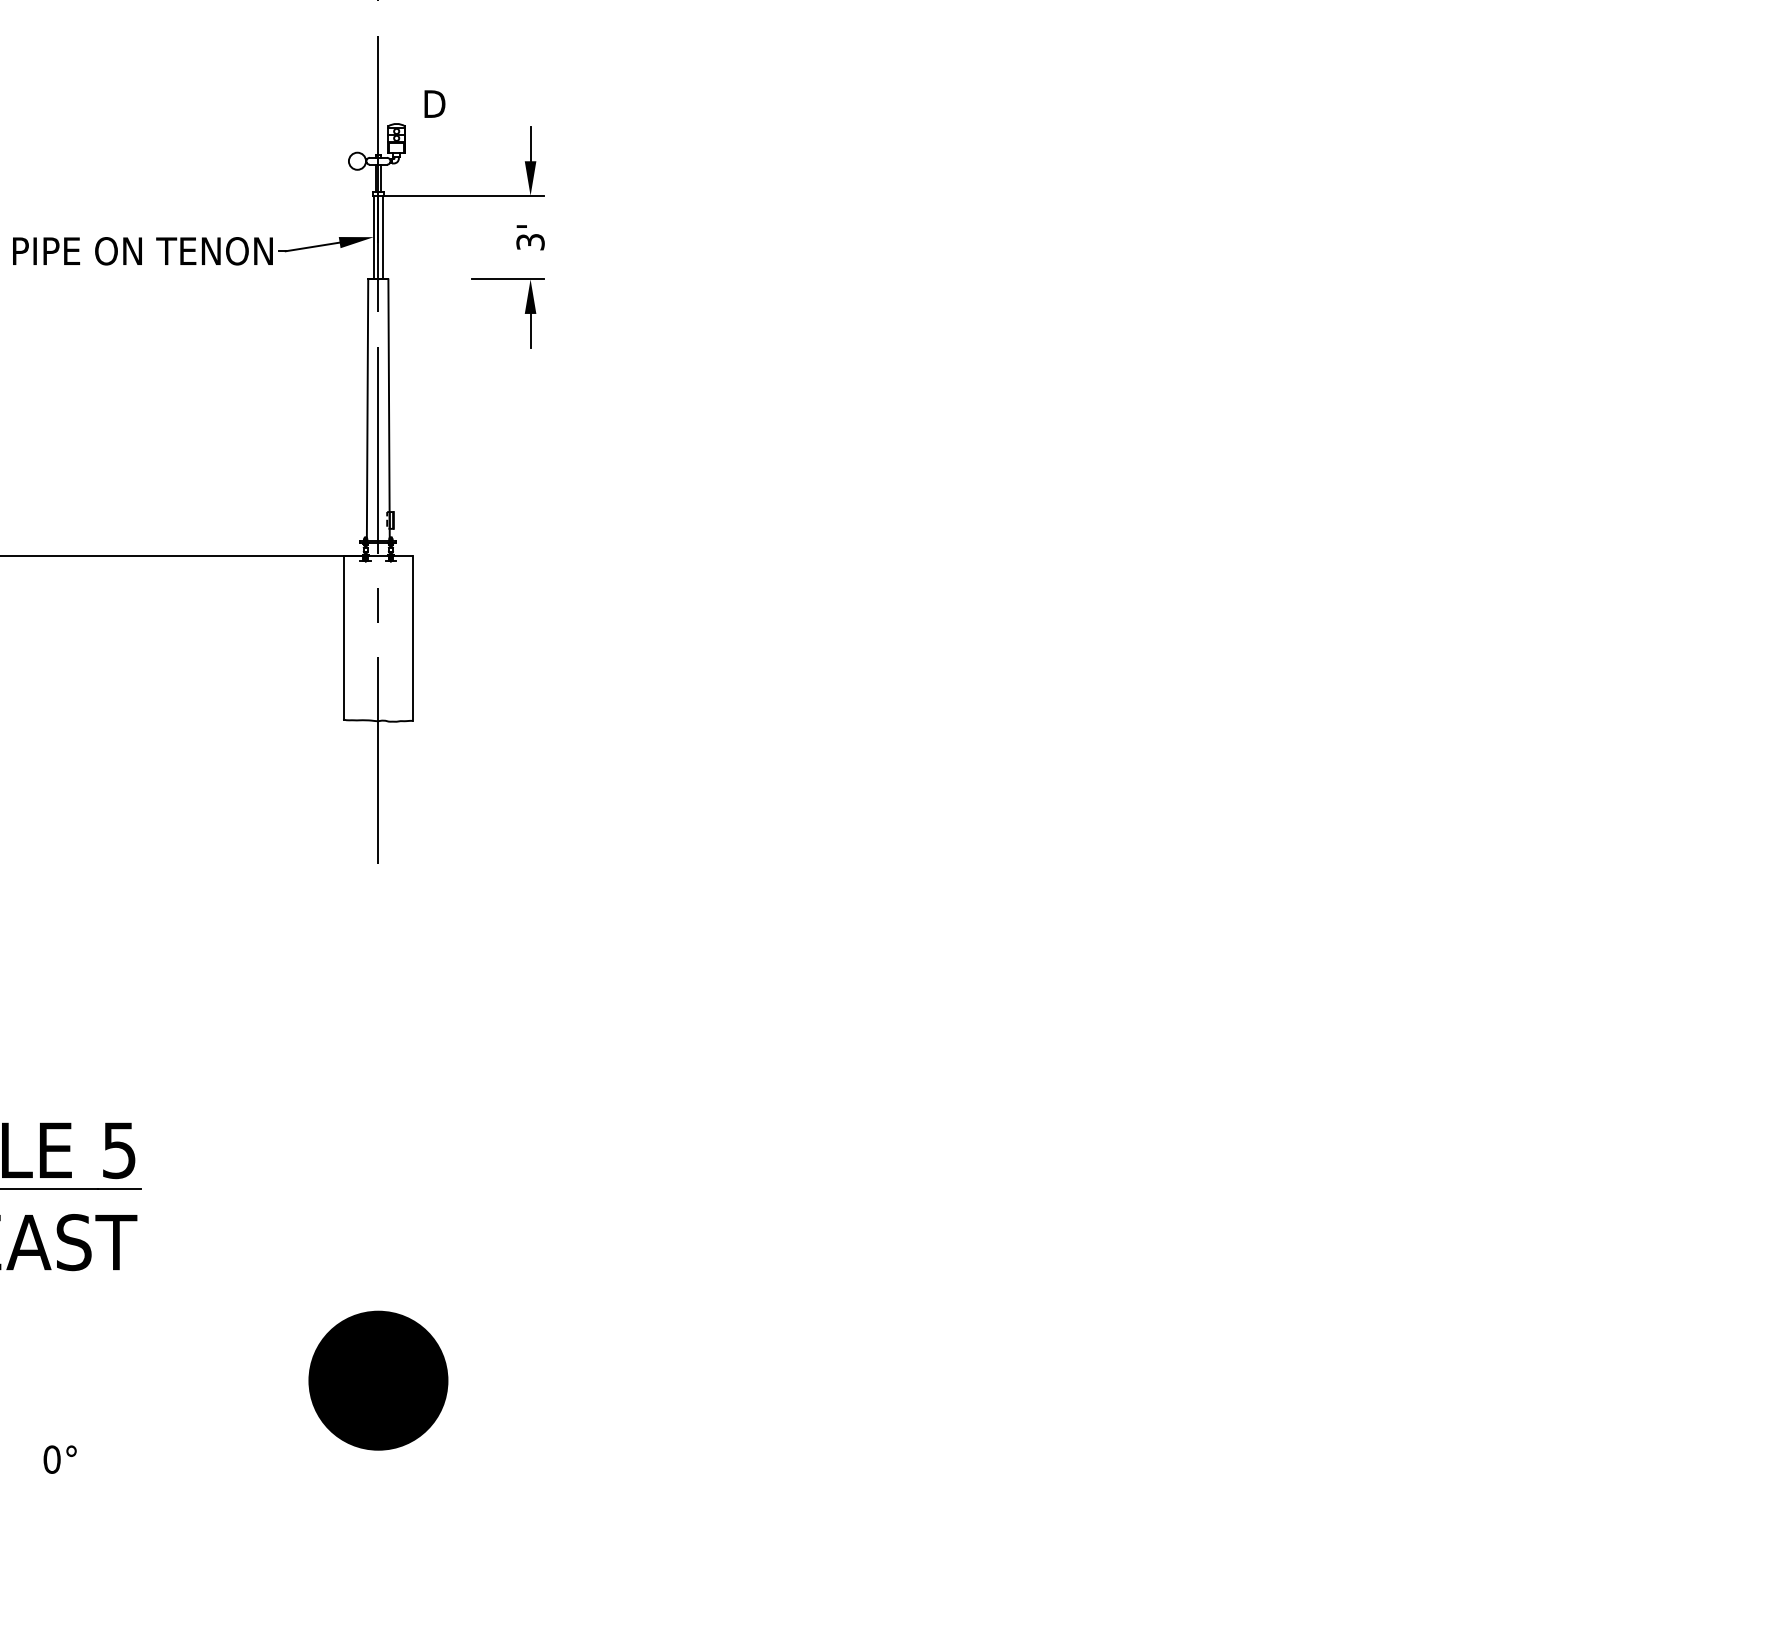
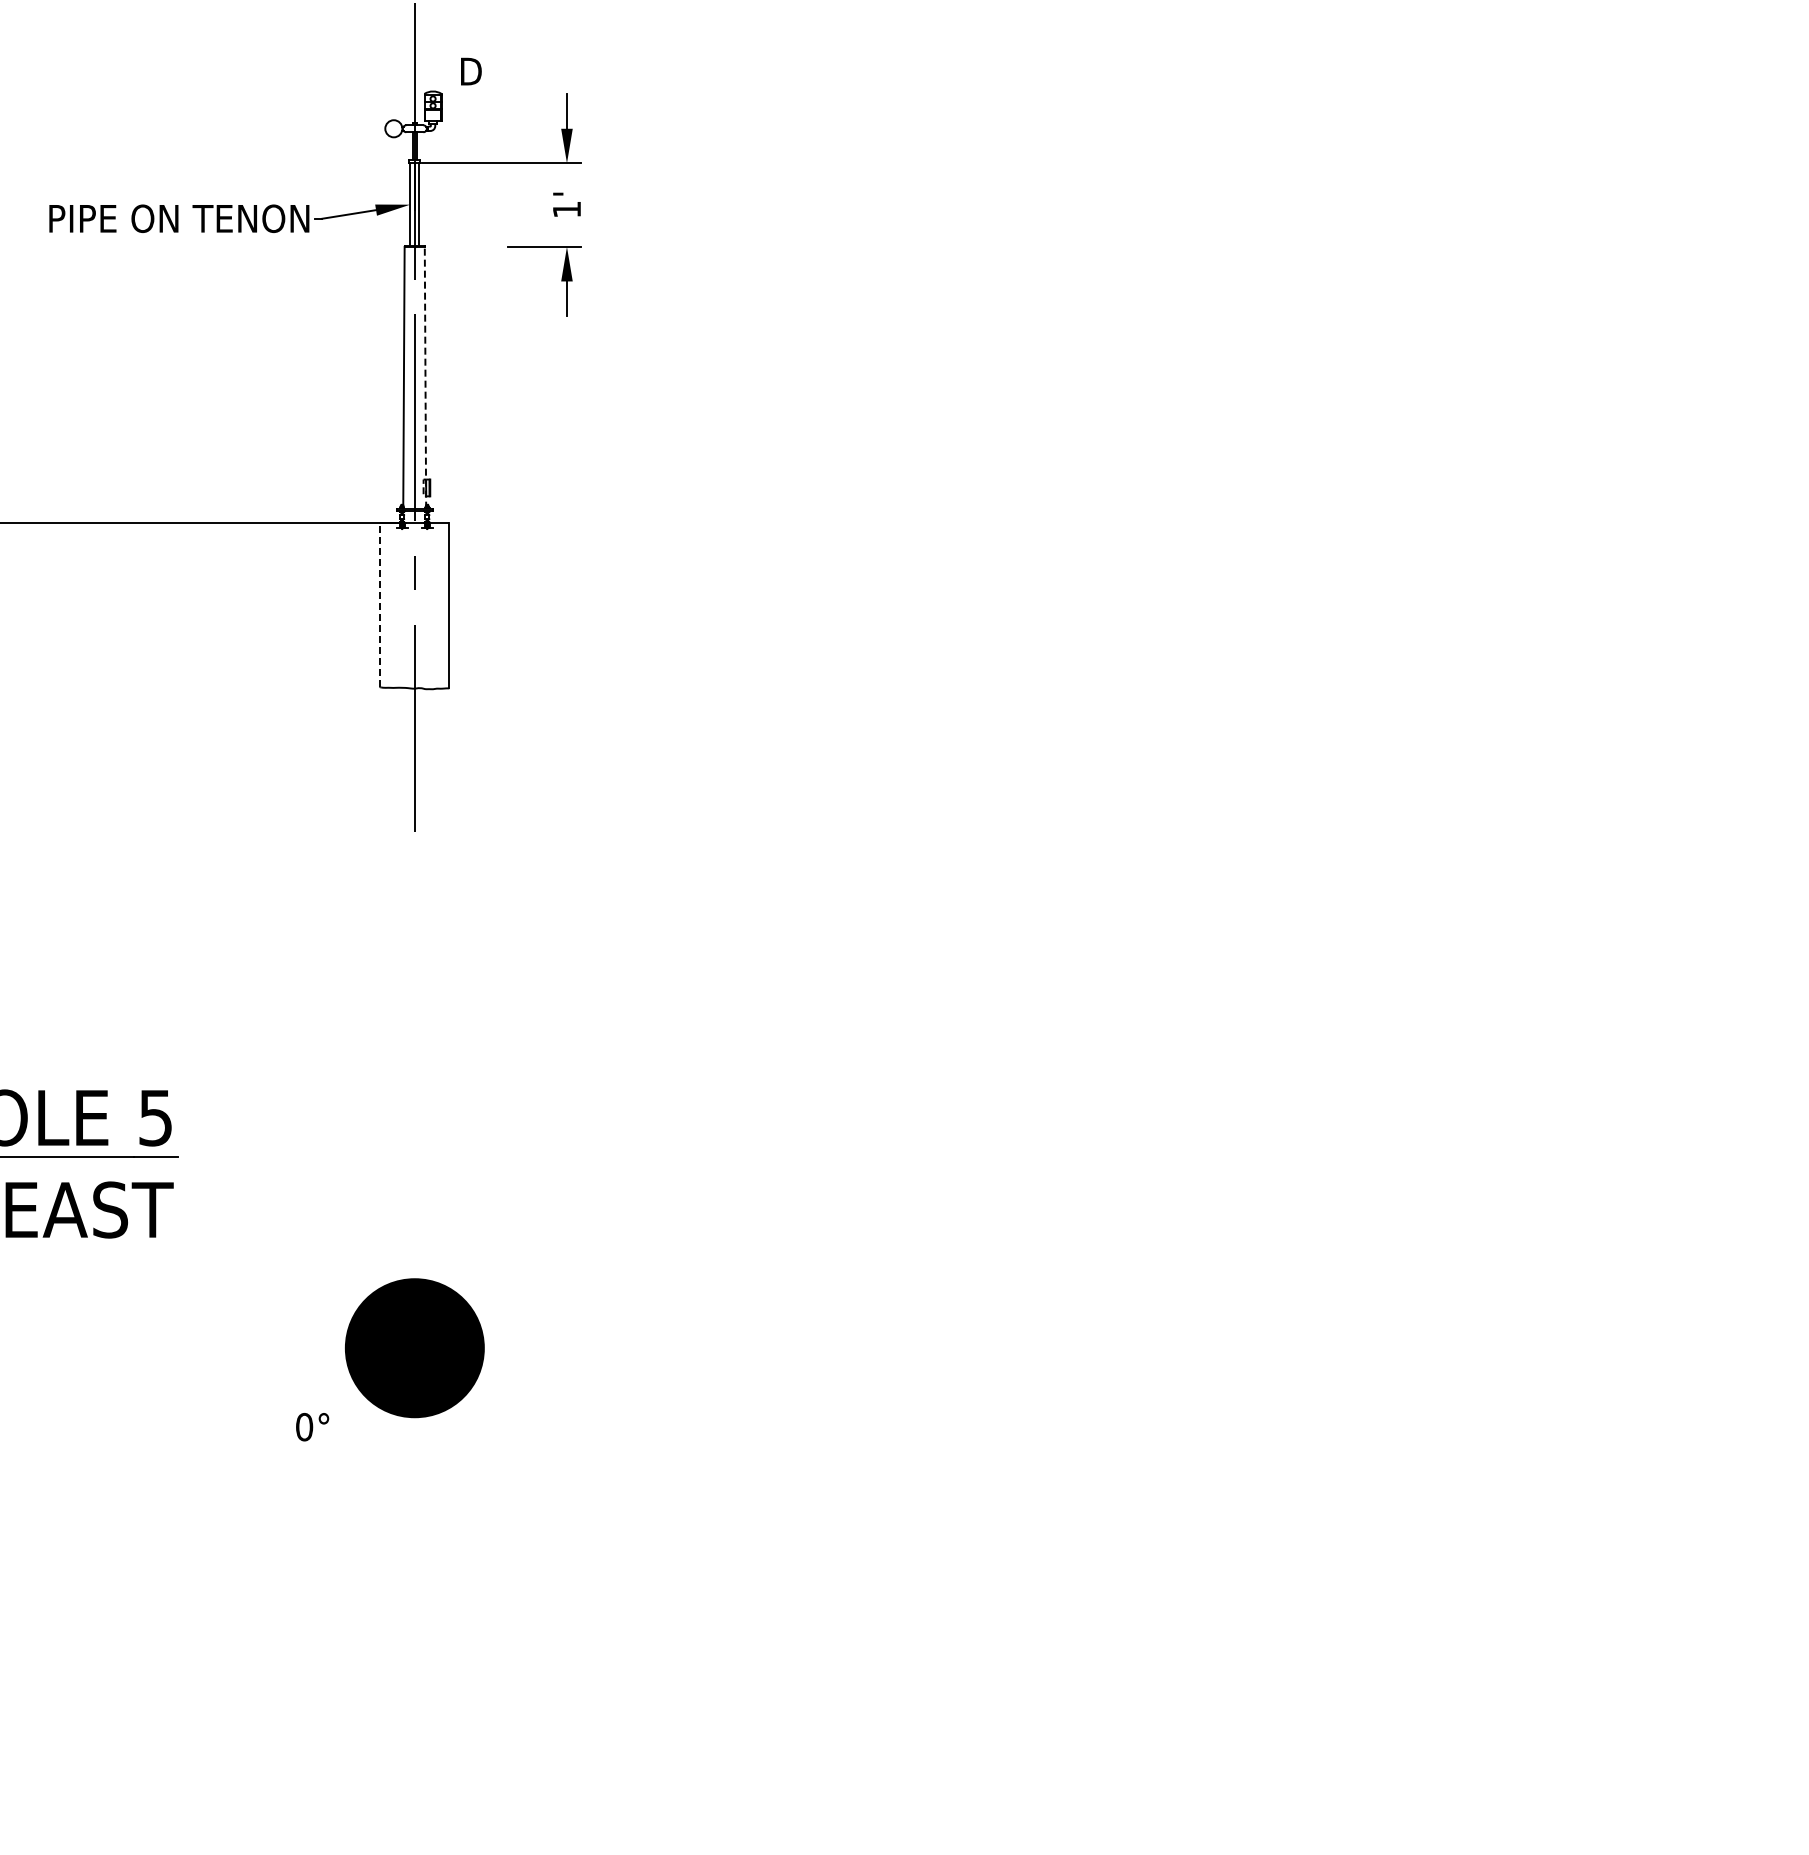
text: (530, 241) -> (566, 209), 3' -> 1'
line: (389, 409) -> (425, 377), solid -> dashed
line: (344, 636) -> (380, 604), solid -> dashed
text: (60, 1459) -> (312, 1427), moved

